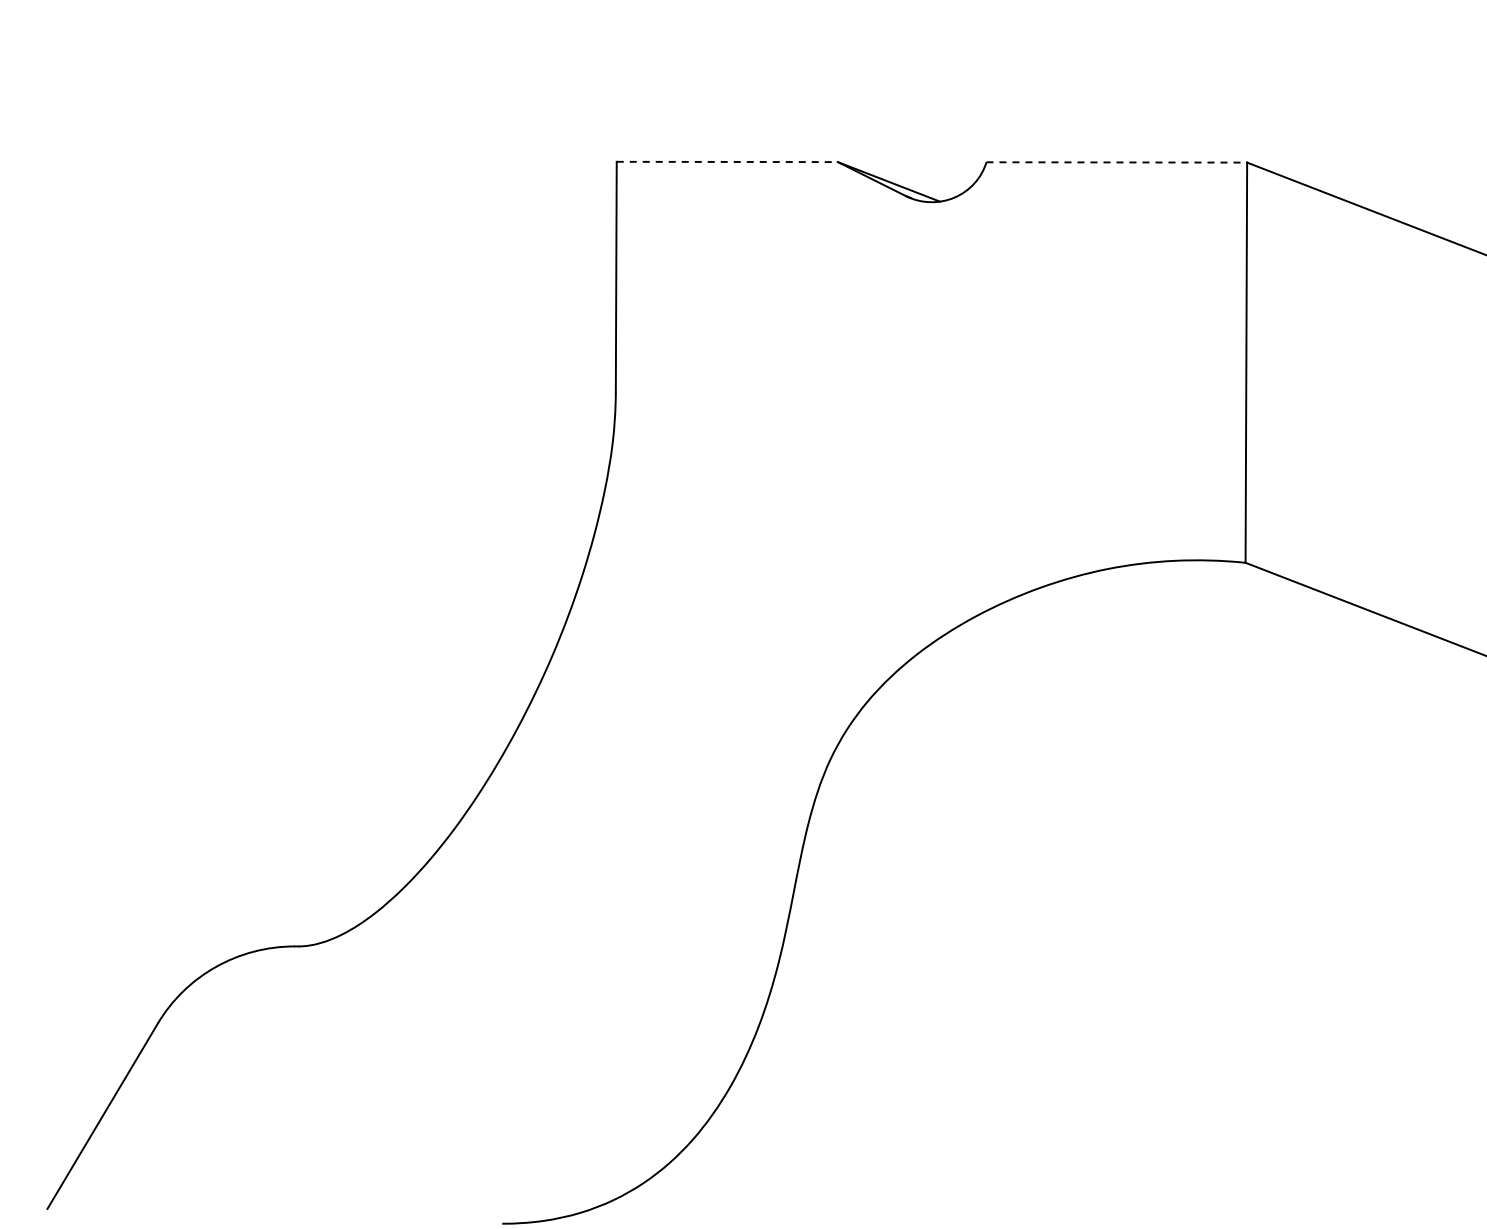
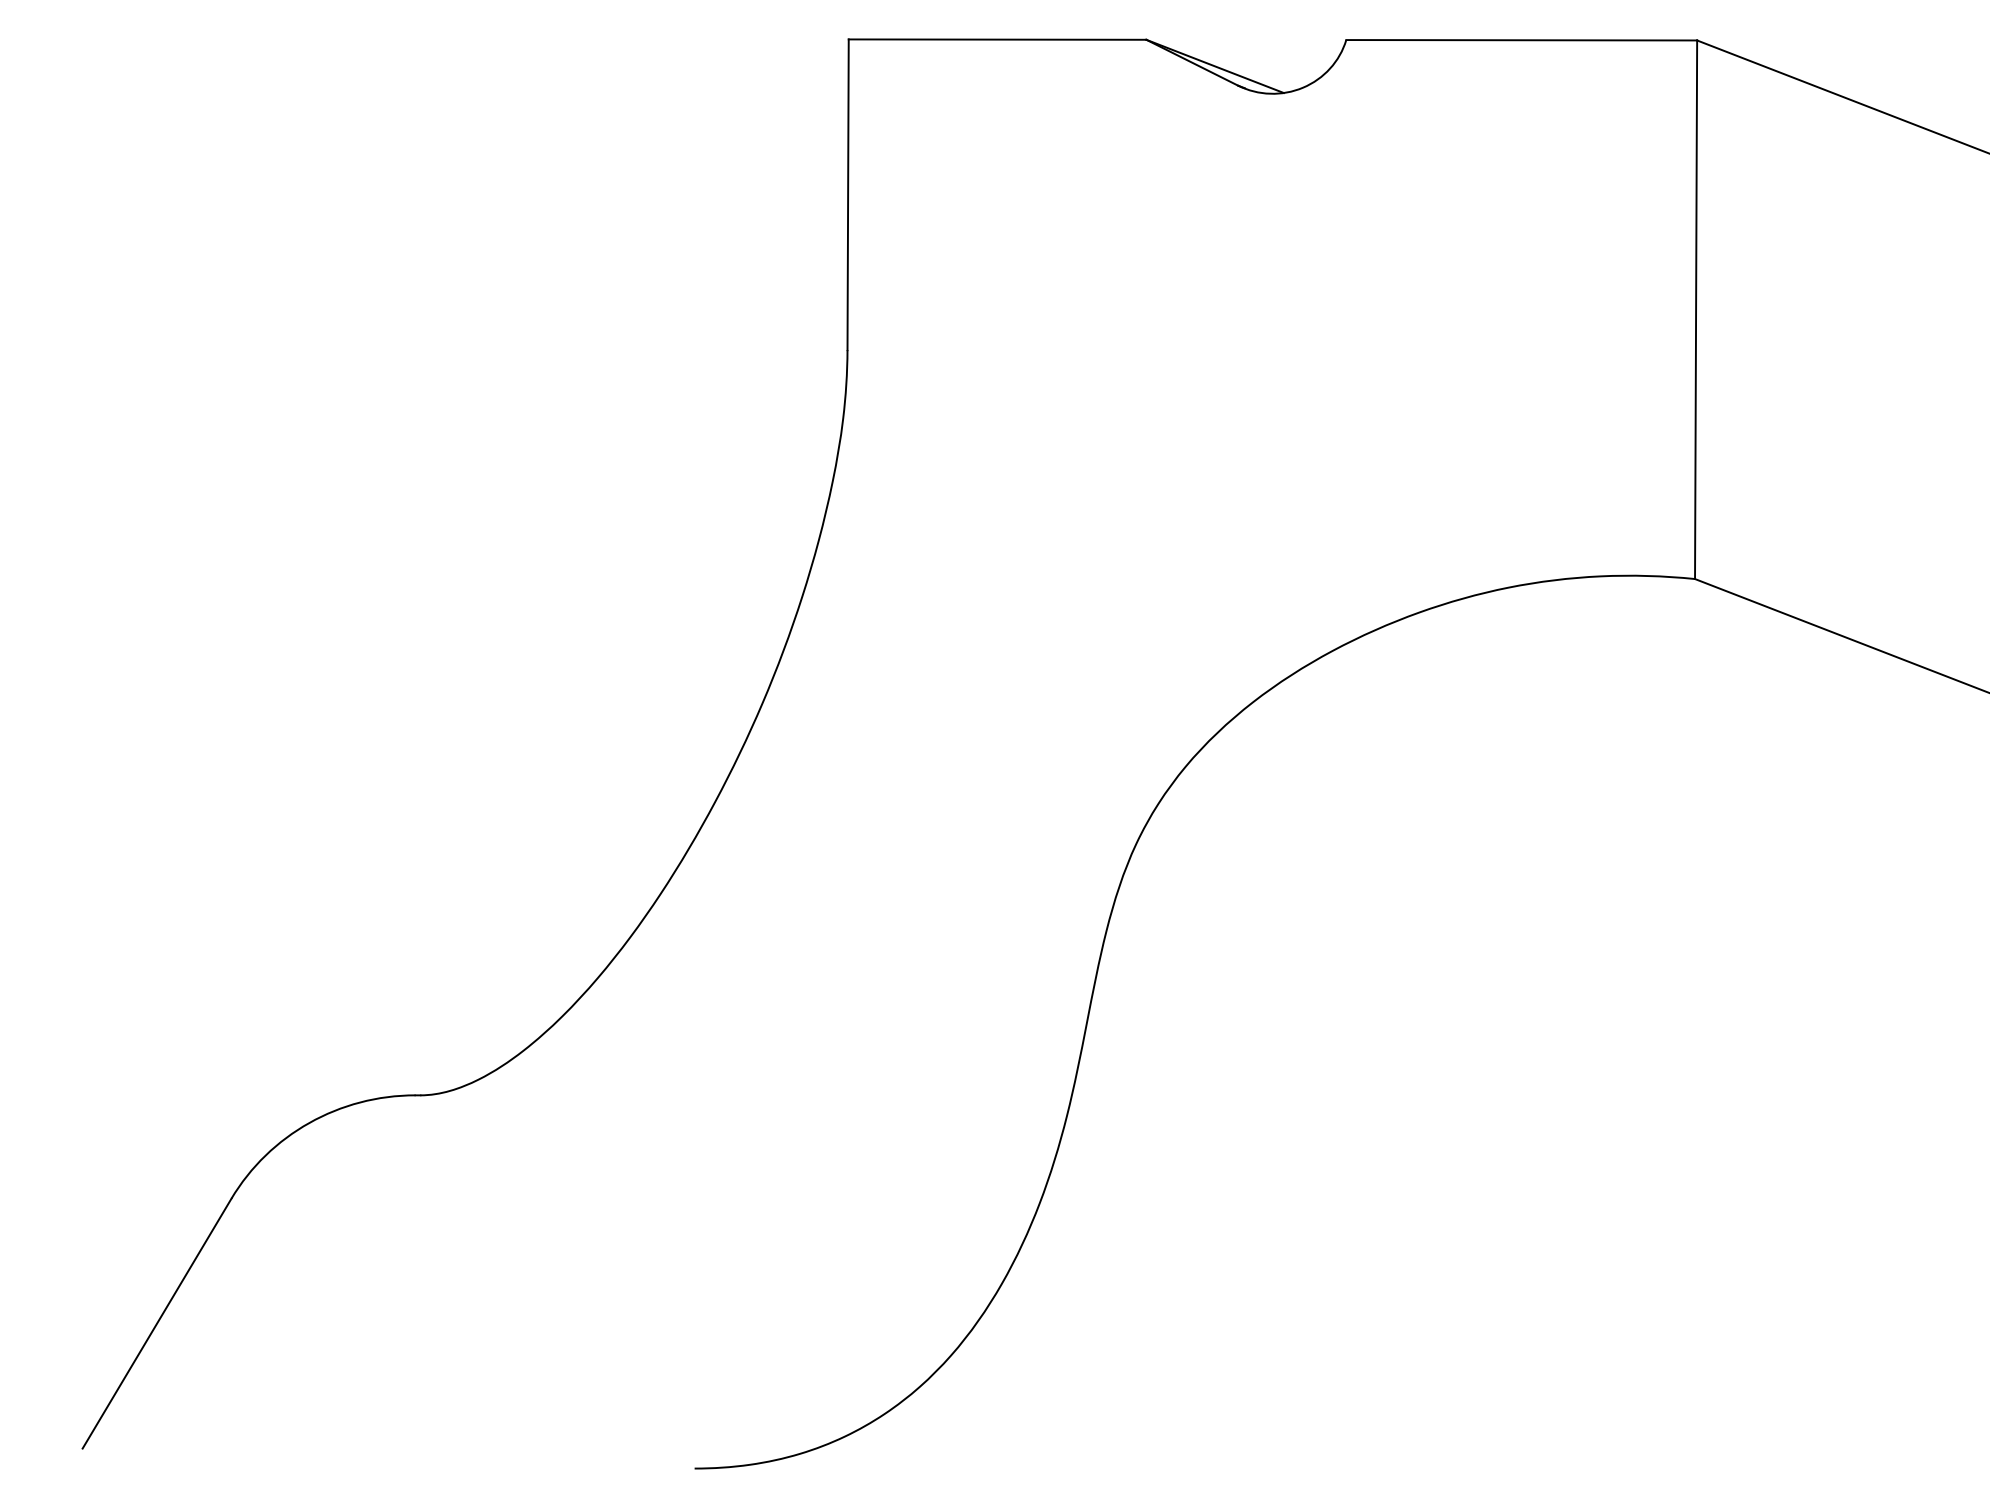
line: (727, 161) -> (997, 38), dashed -> solid
line: (1117, 162) -> (1522, 40), dashed -> solid

